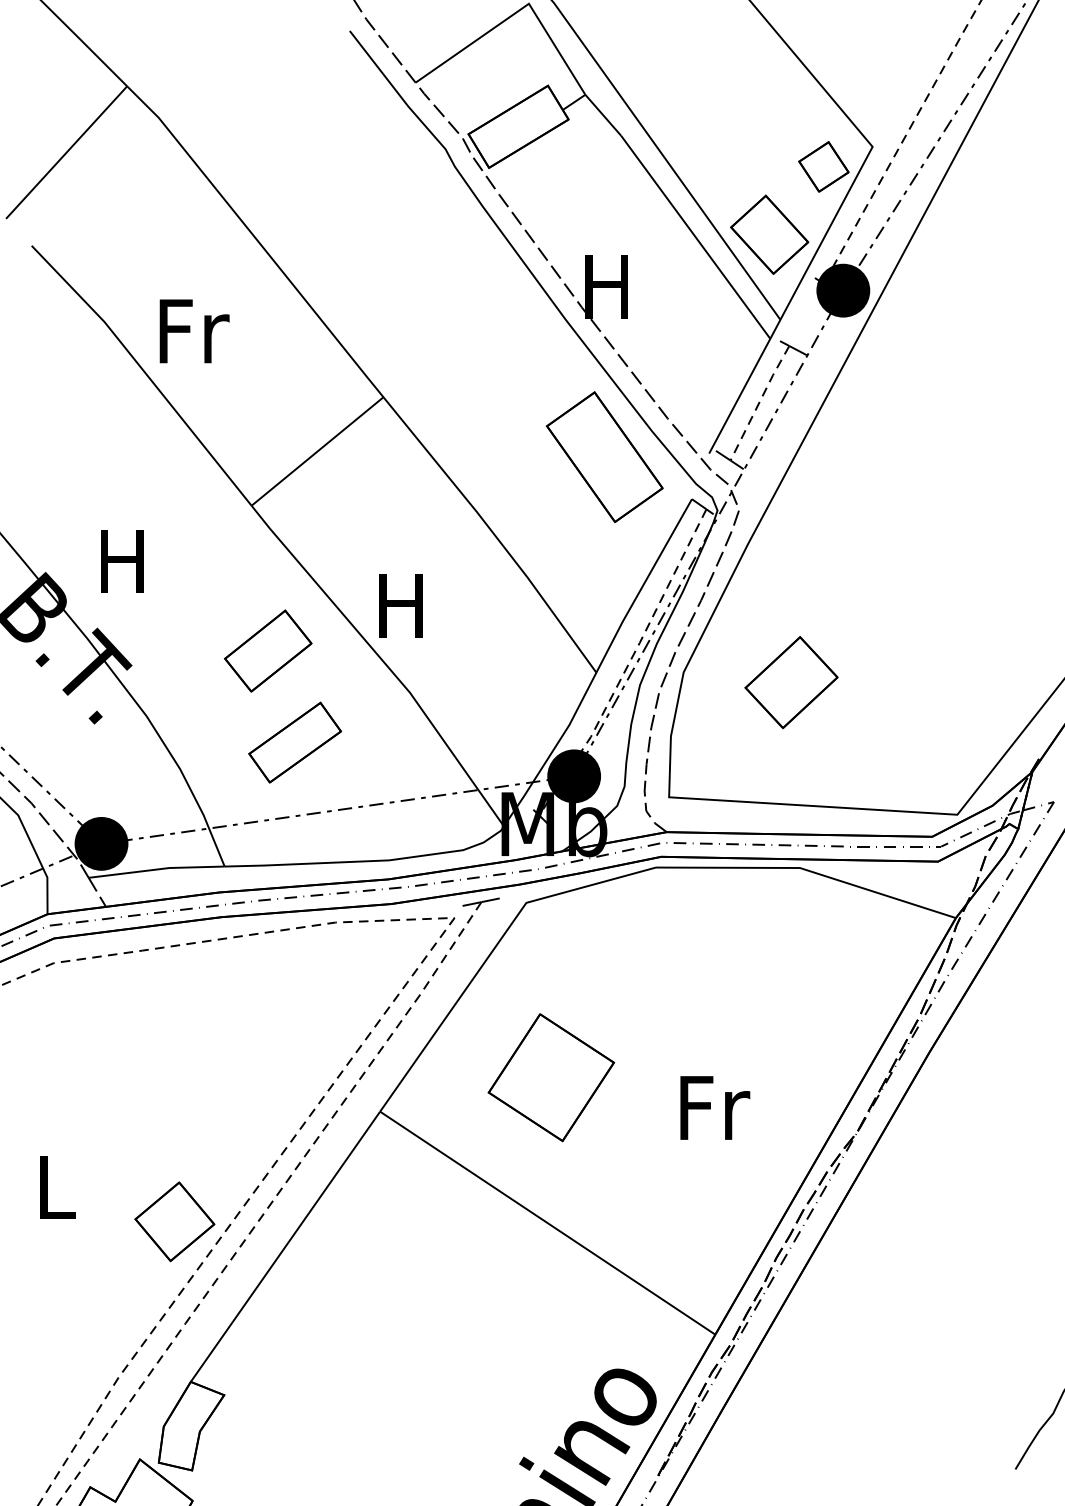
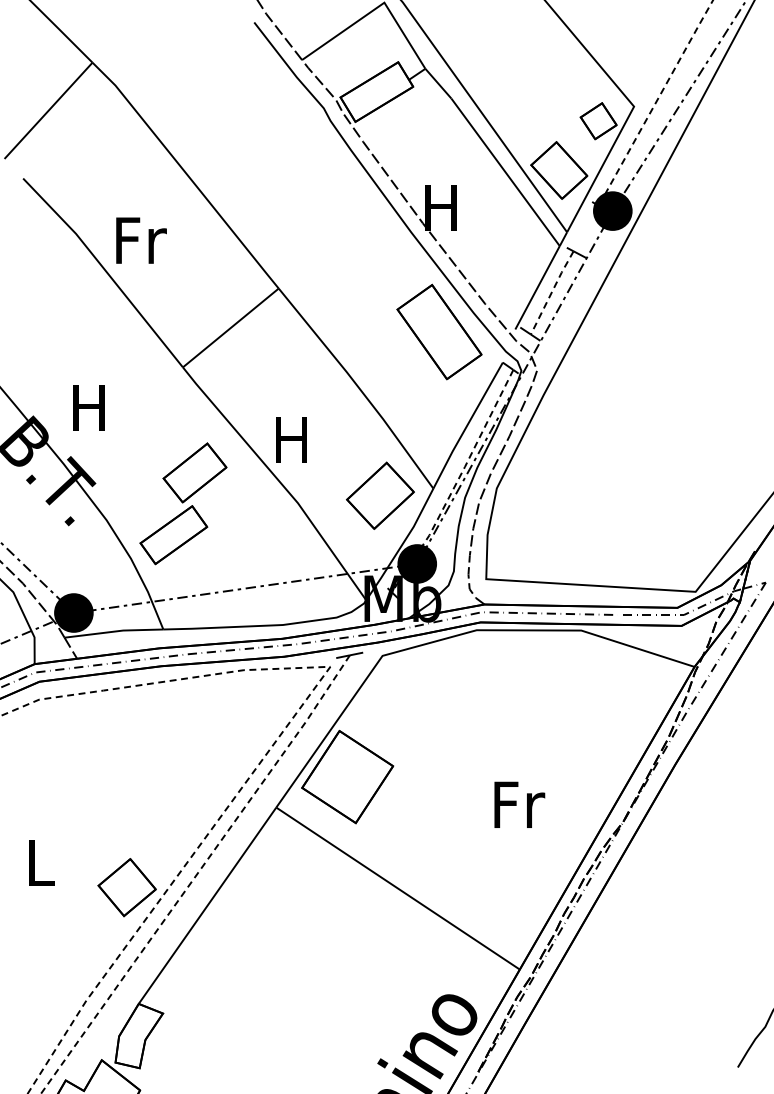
part: (791, 682) -> (380, 495), moved
part: (295, 742) -> (174, 535), moved
part: (550, 1077) -> (347, 776), moved

